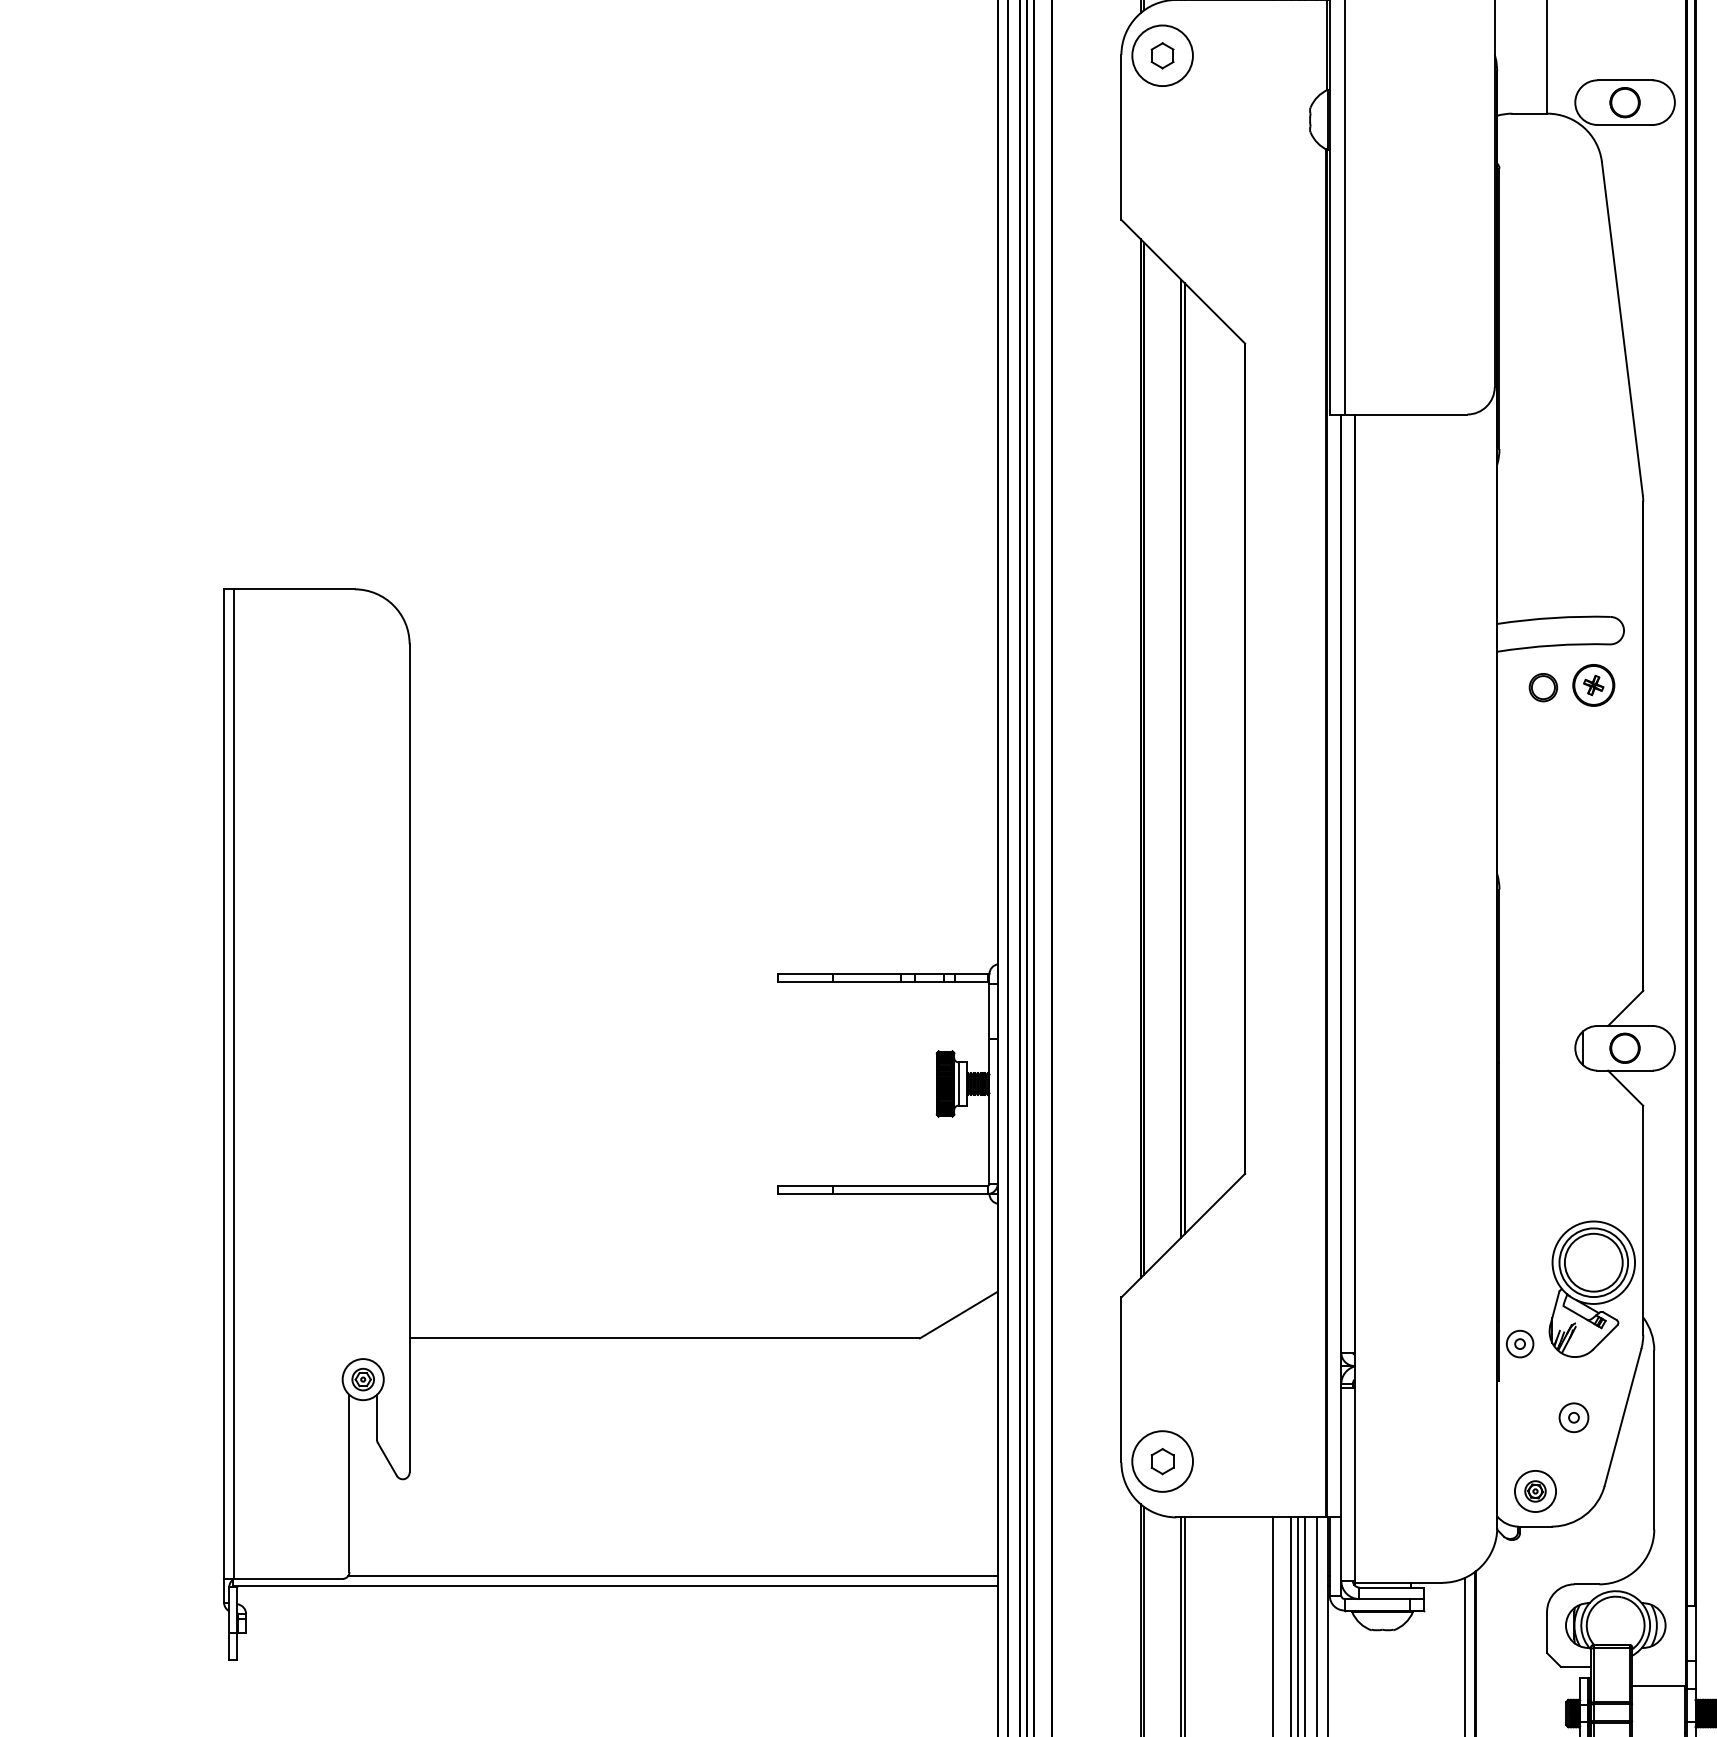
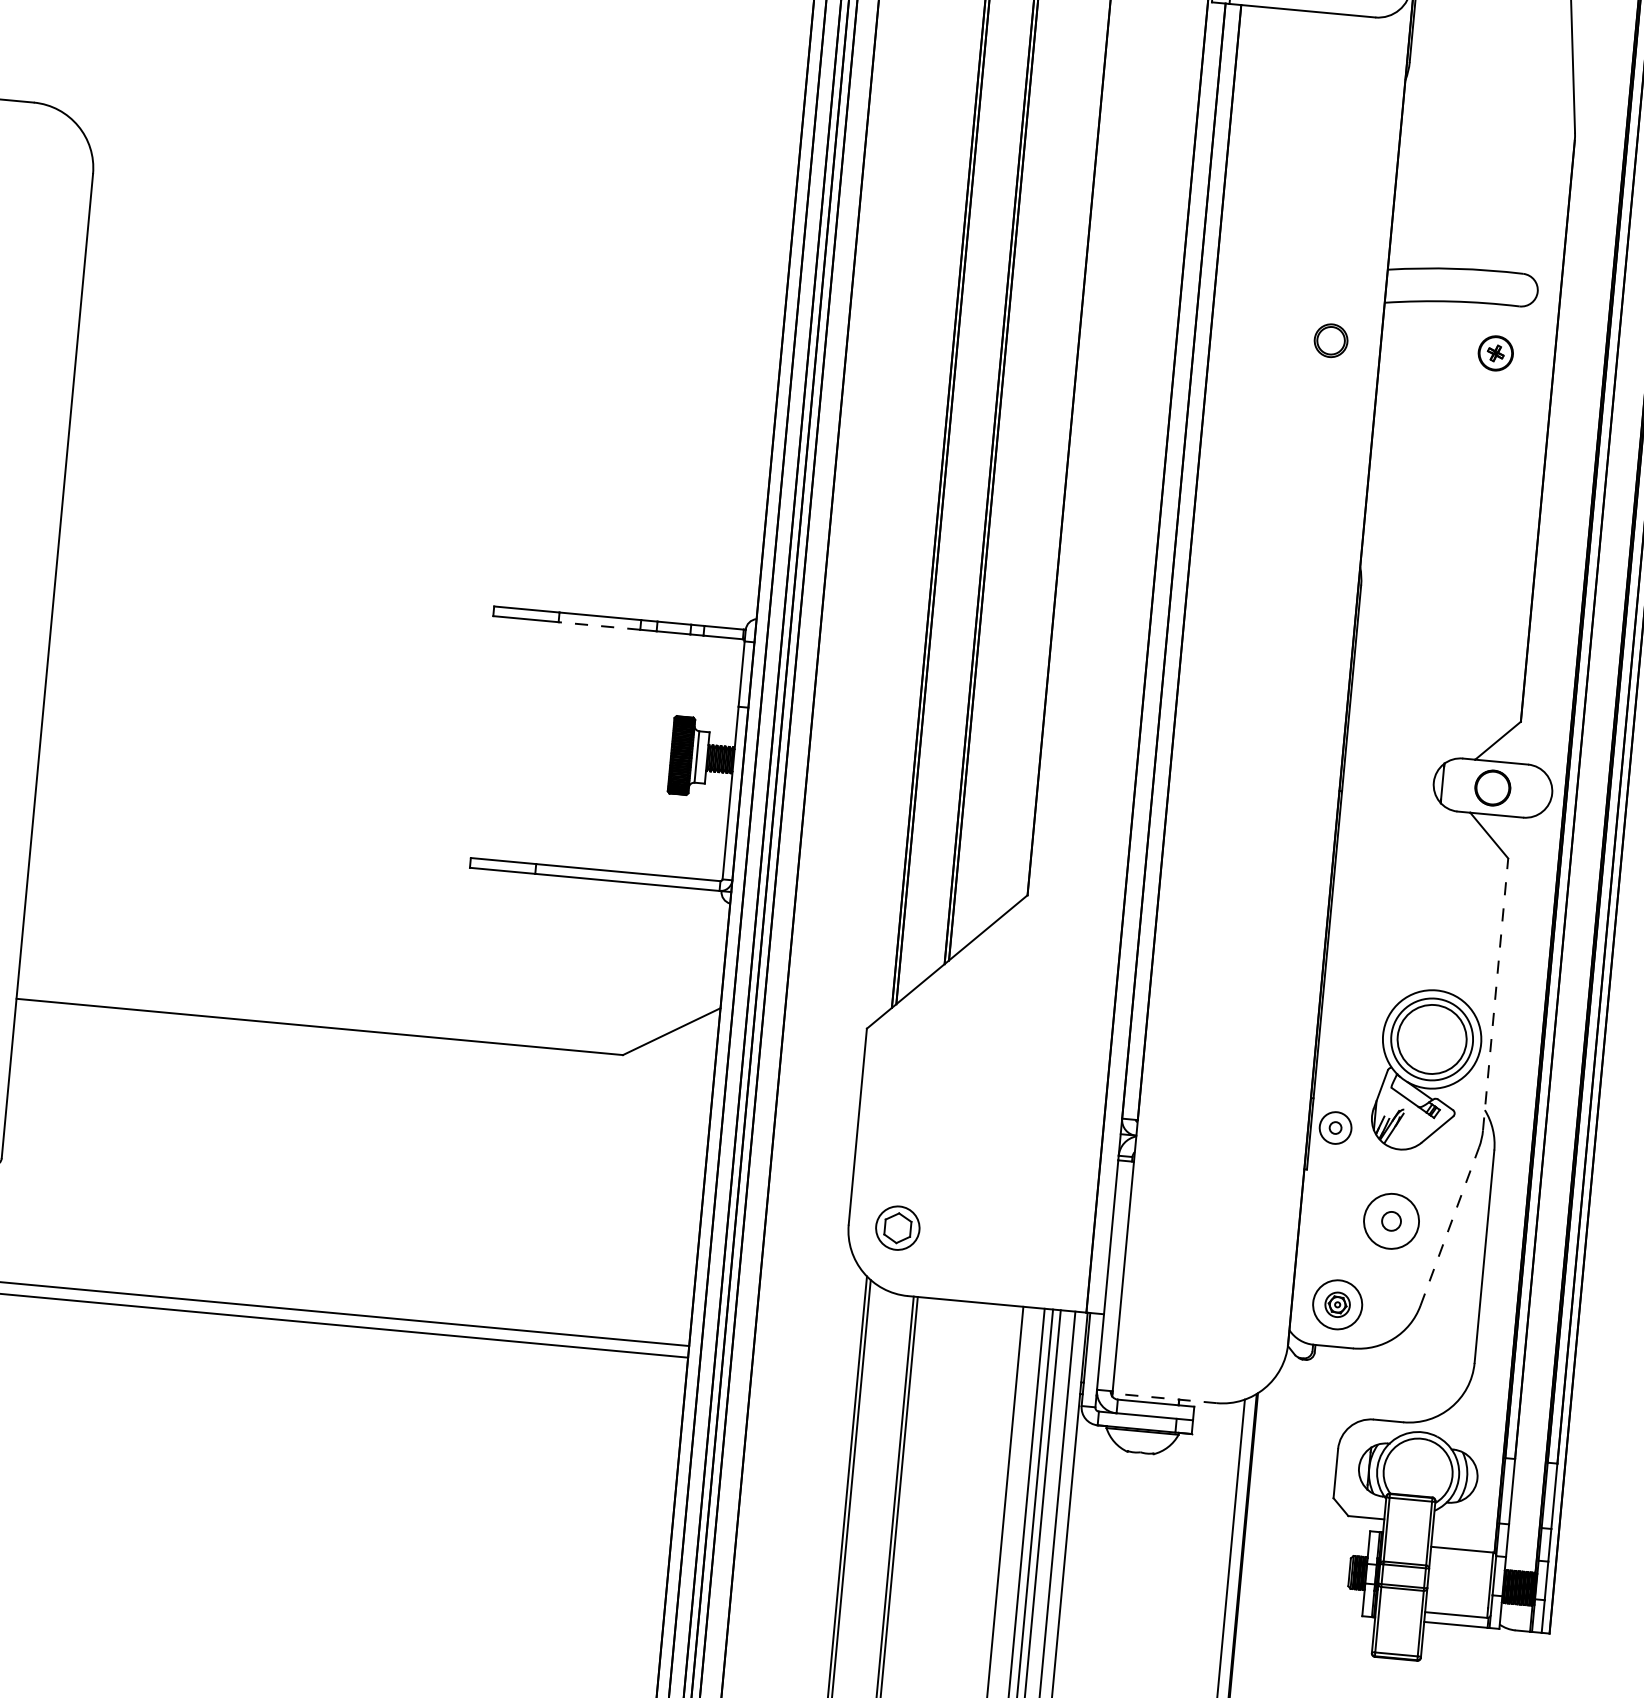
part: (1593, 685) -> (1495, 353), size x0.7
part: (1543, 687) -> (1331, 340), moved
line: (866, 982) -> (598, 626), solid -> dashed
line: (1643, 1219) -> (1495, 993), solid -> dashed
part: (1573, 1417) -> (1390, 1221), size x1.6
line: (1623, 1417) -> (1450, 1226), solid -> dashed
circle: (1162, 1461) -> (897, 1228), size x0.6
line: (1398, 1582) -> (1164, 1397), solid -> dashed

